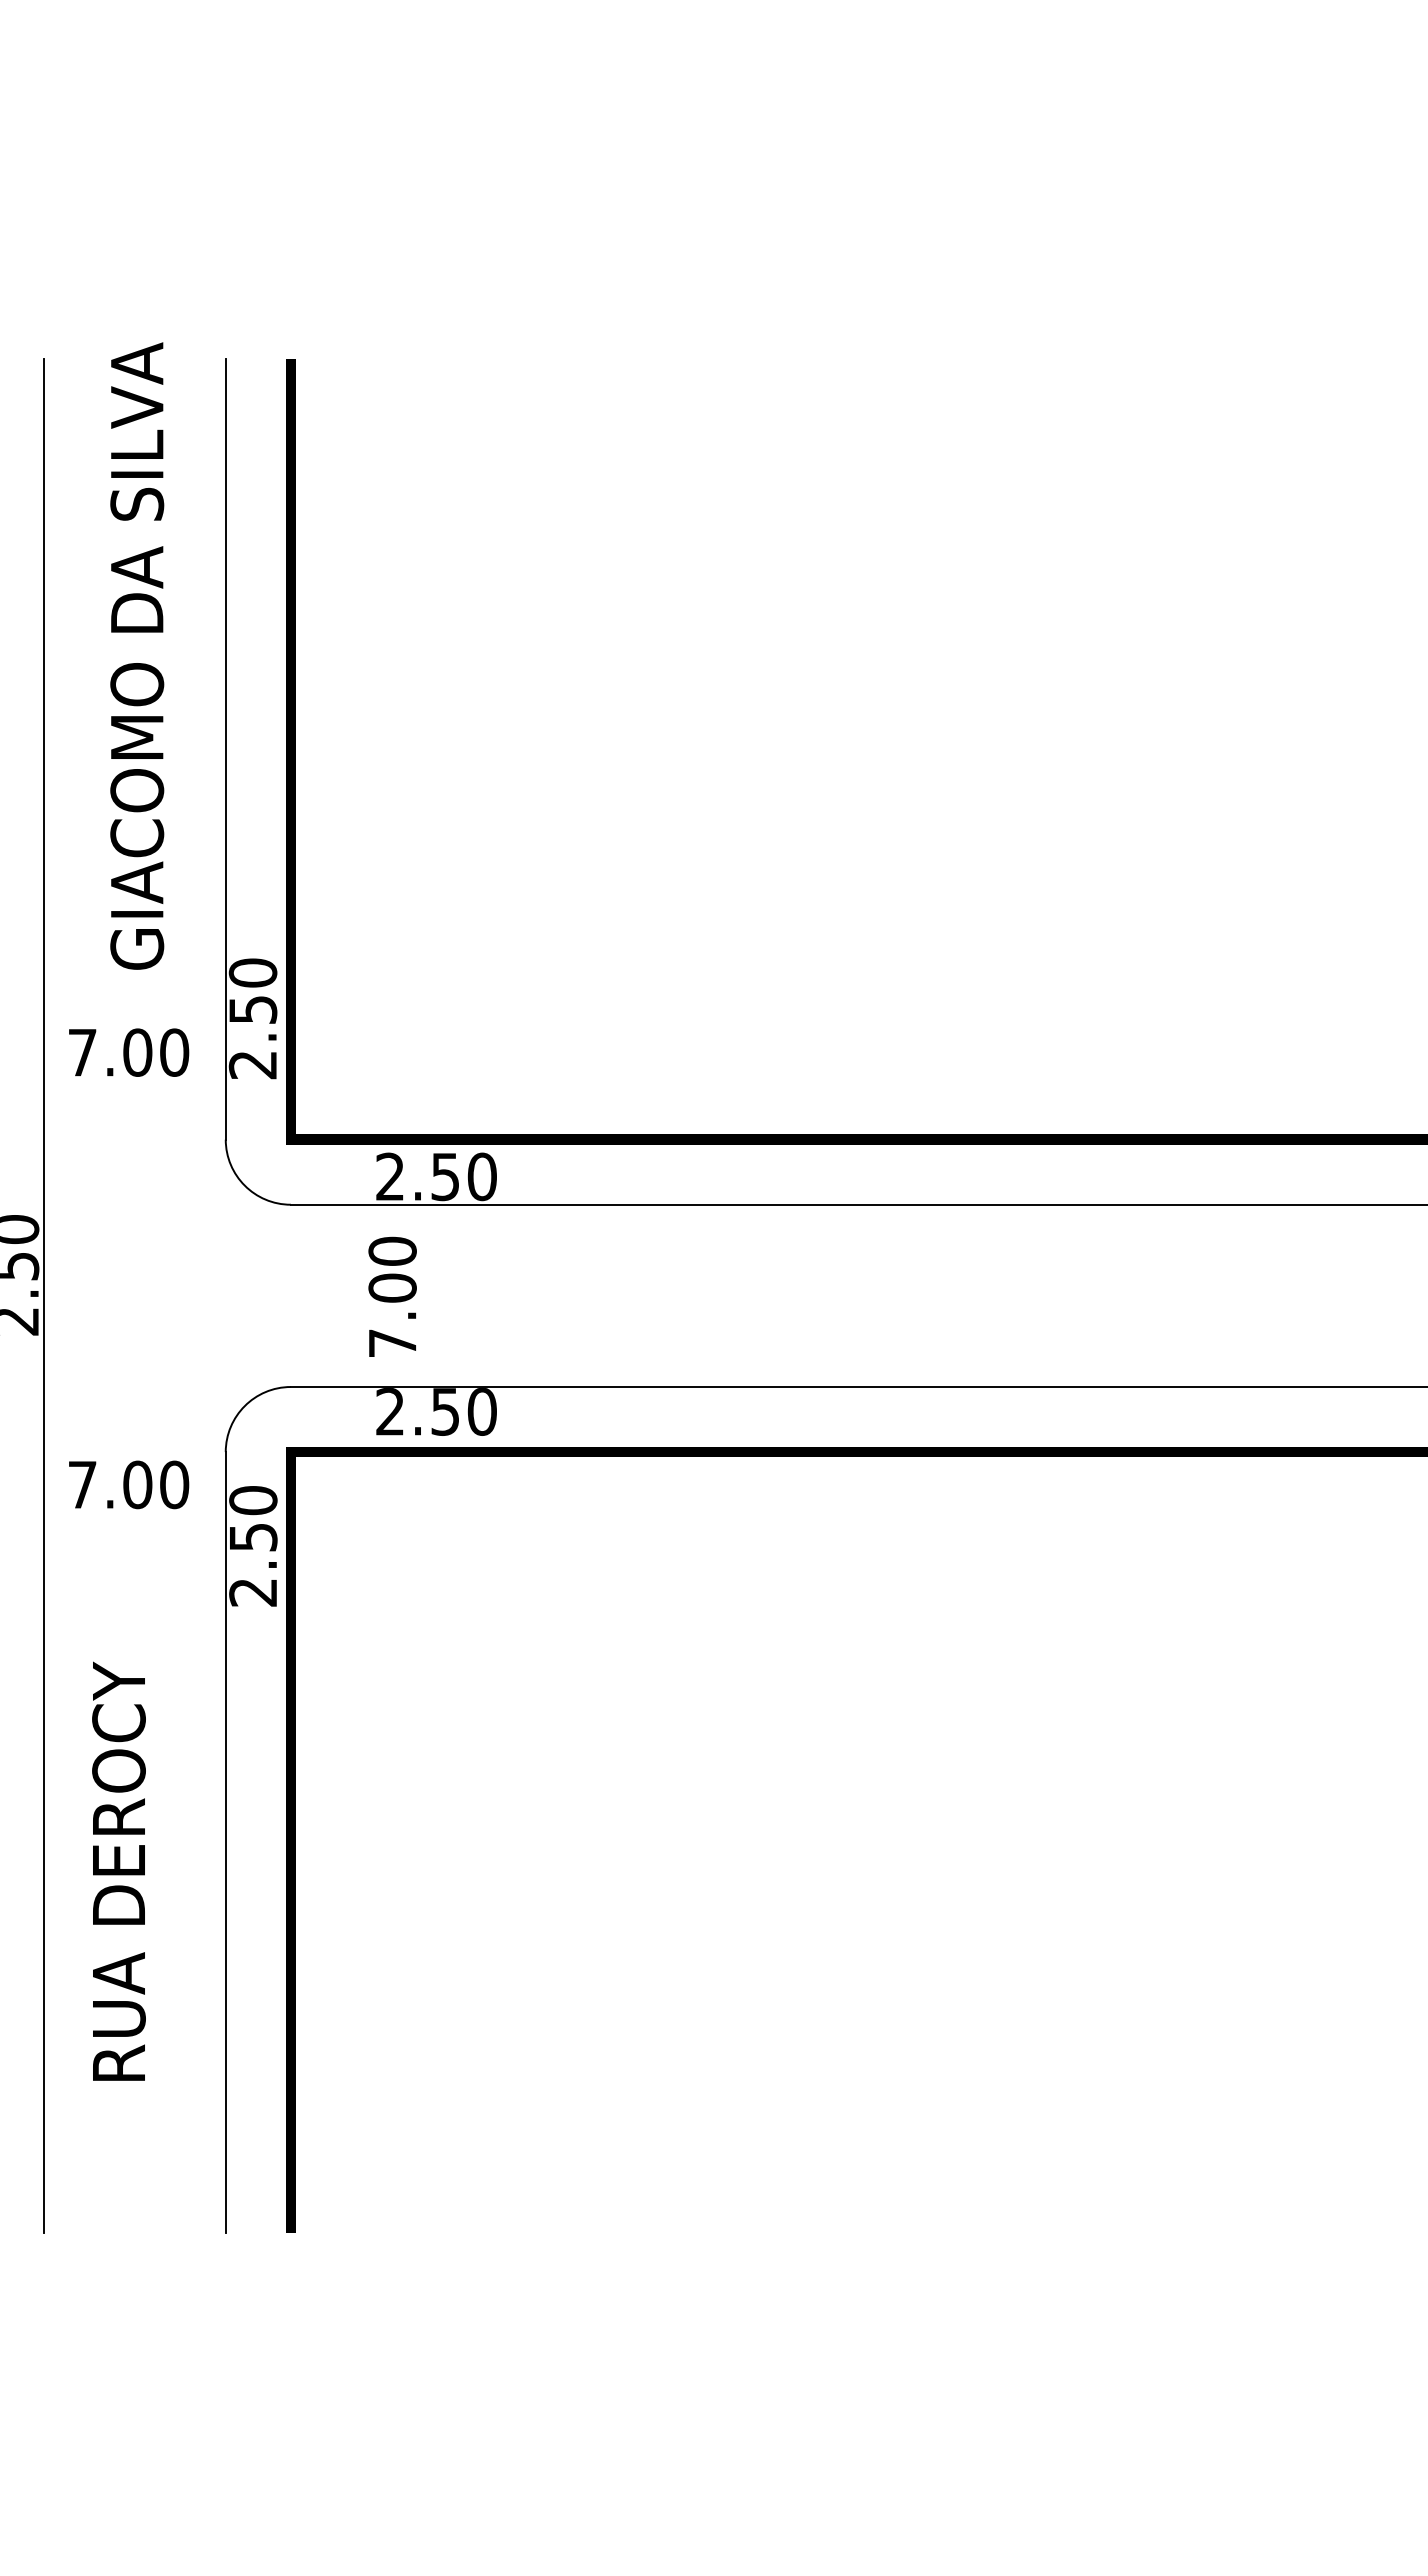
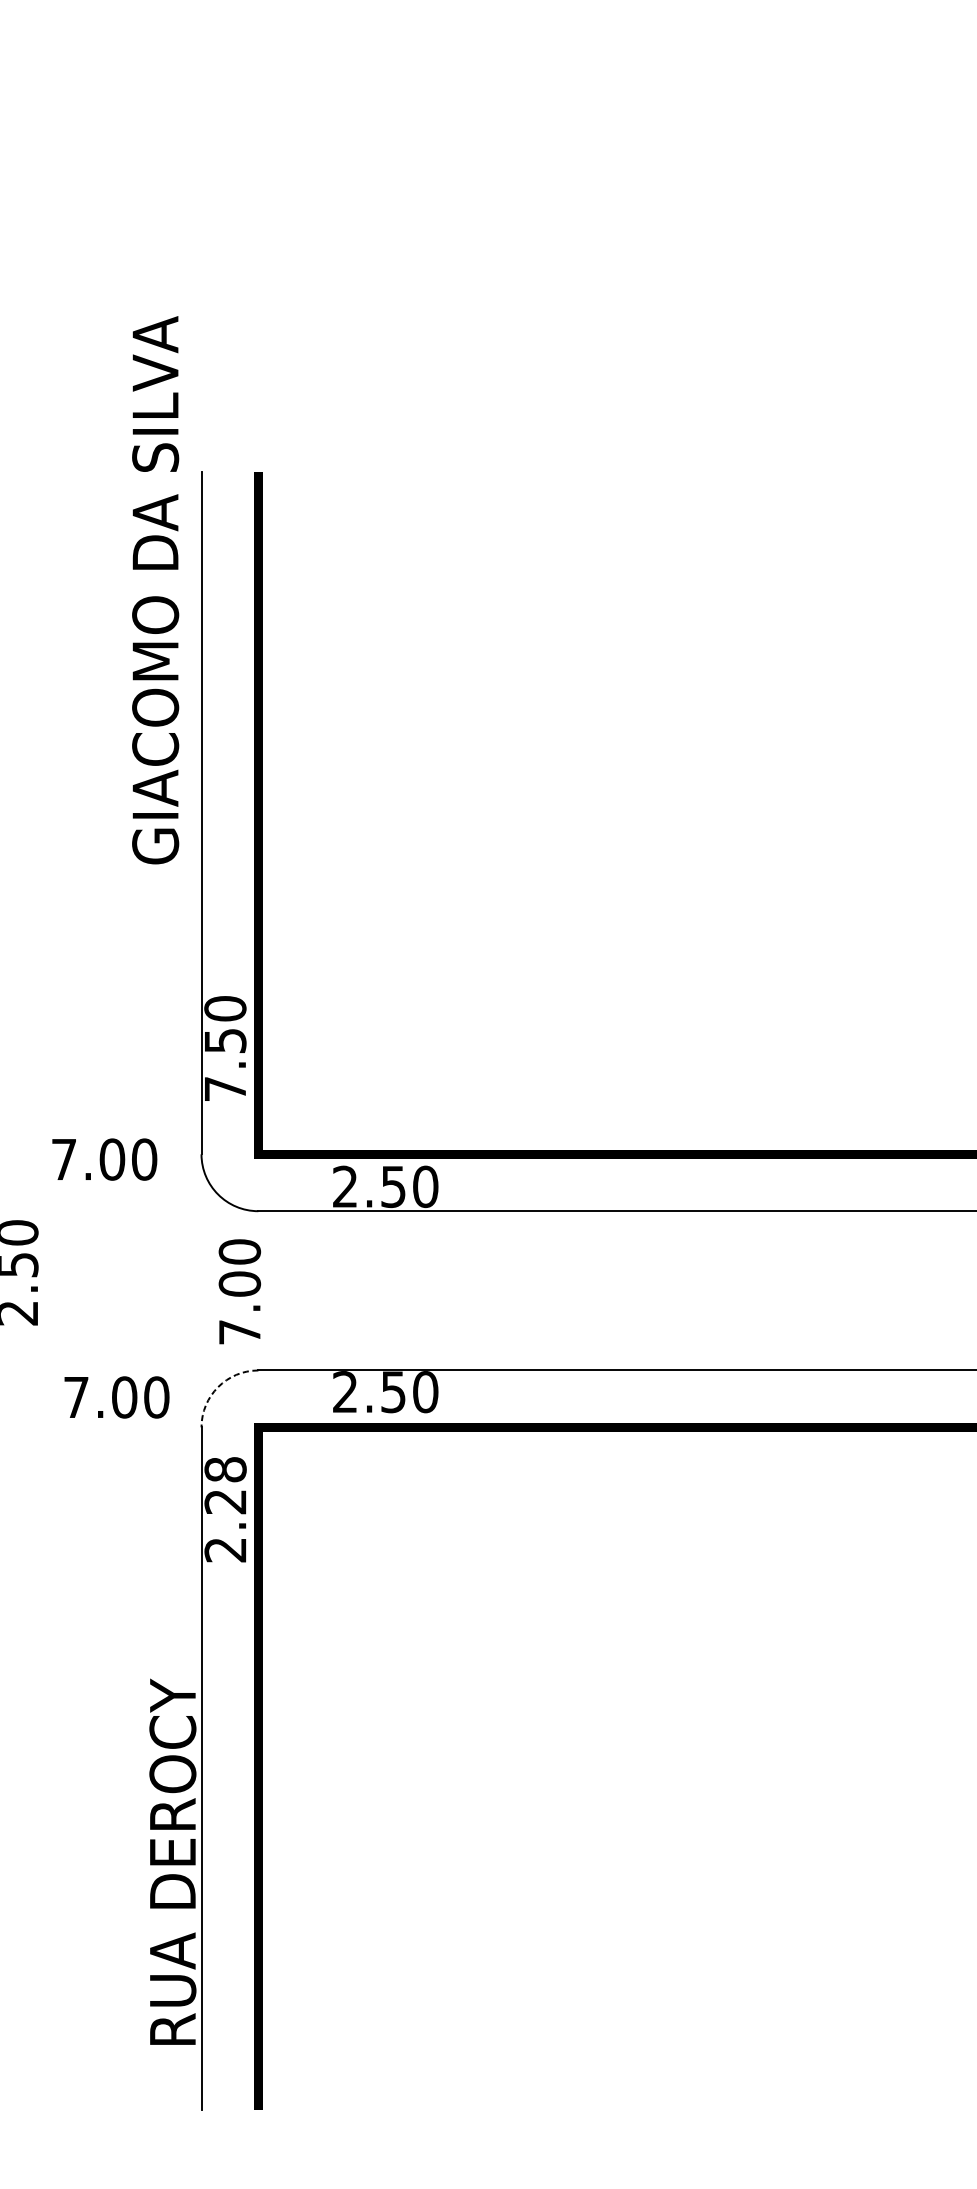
text: (137, 655) -> (155, 589), moved
text: (129, 1052) -> (105, 1159), moved
text: (252, 1065) -> (224, 1089), 2.50 -> 7.50
line: (43, 1295) -> (42, 1290), removed
text: (392, 1296) -> (239, 1291), moved
arc: (244, 1406) -> (217, 1387), solid -> dashed
text: (129, 1484) -> (117, 1397), moved
text: (253, 1518) -> (225, 1485), 2.50 -> 2.28
text: (118, 1870) -> (172, 1861), moved

